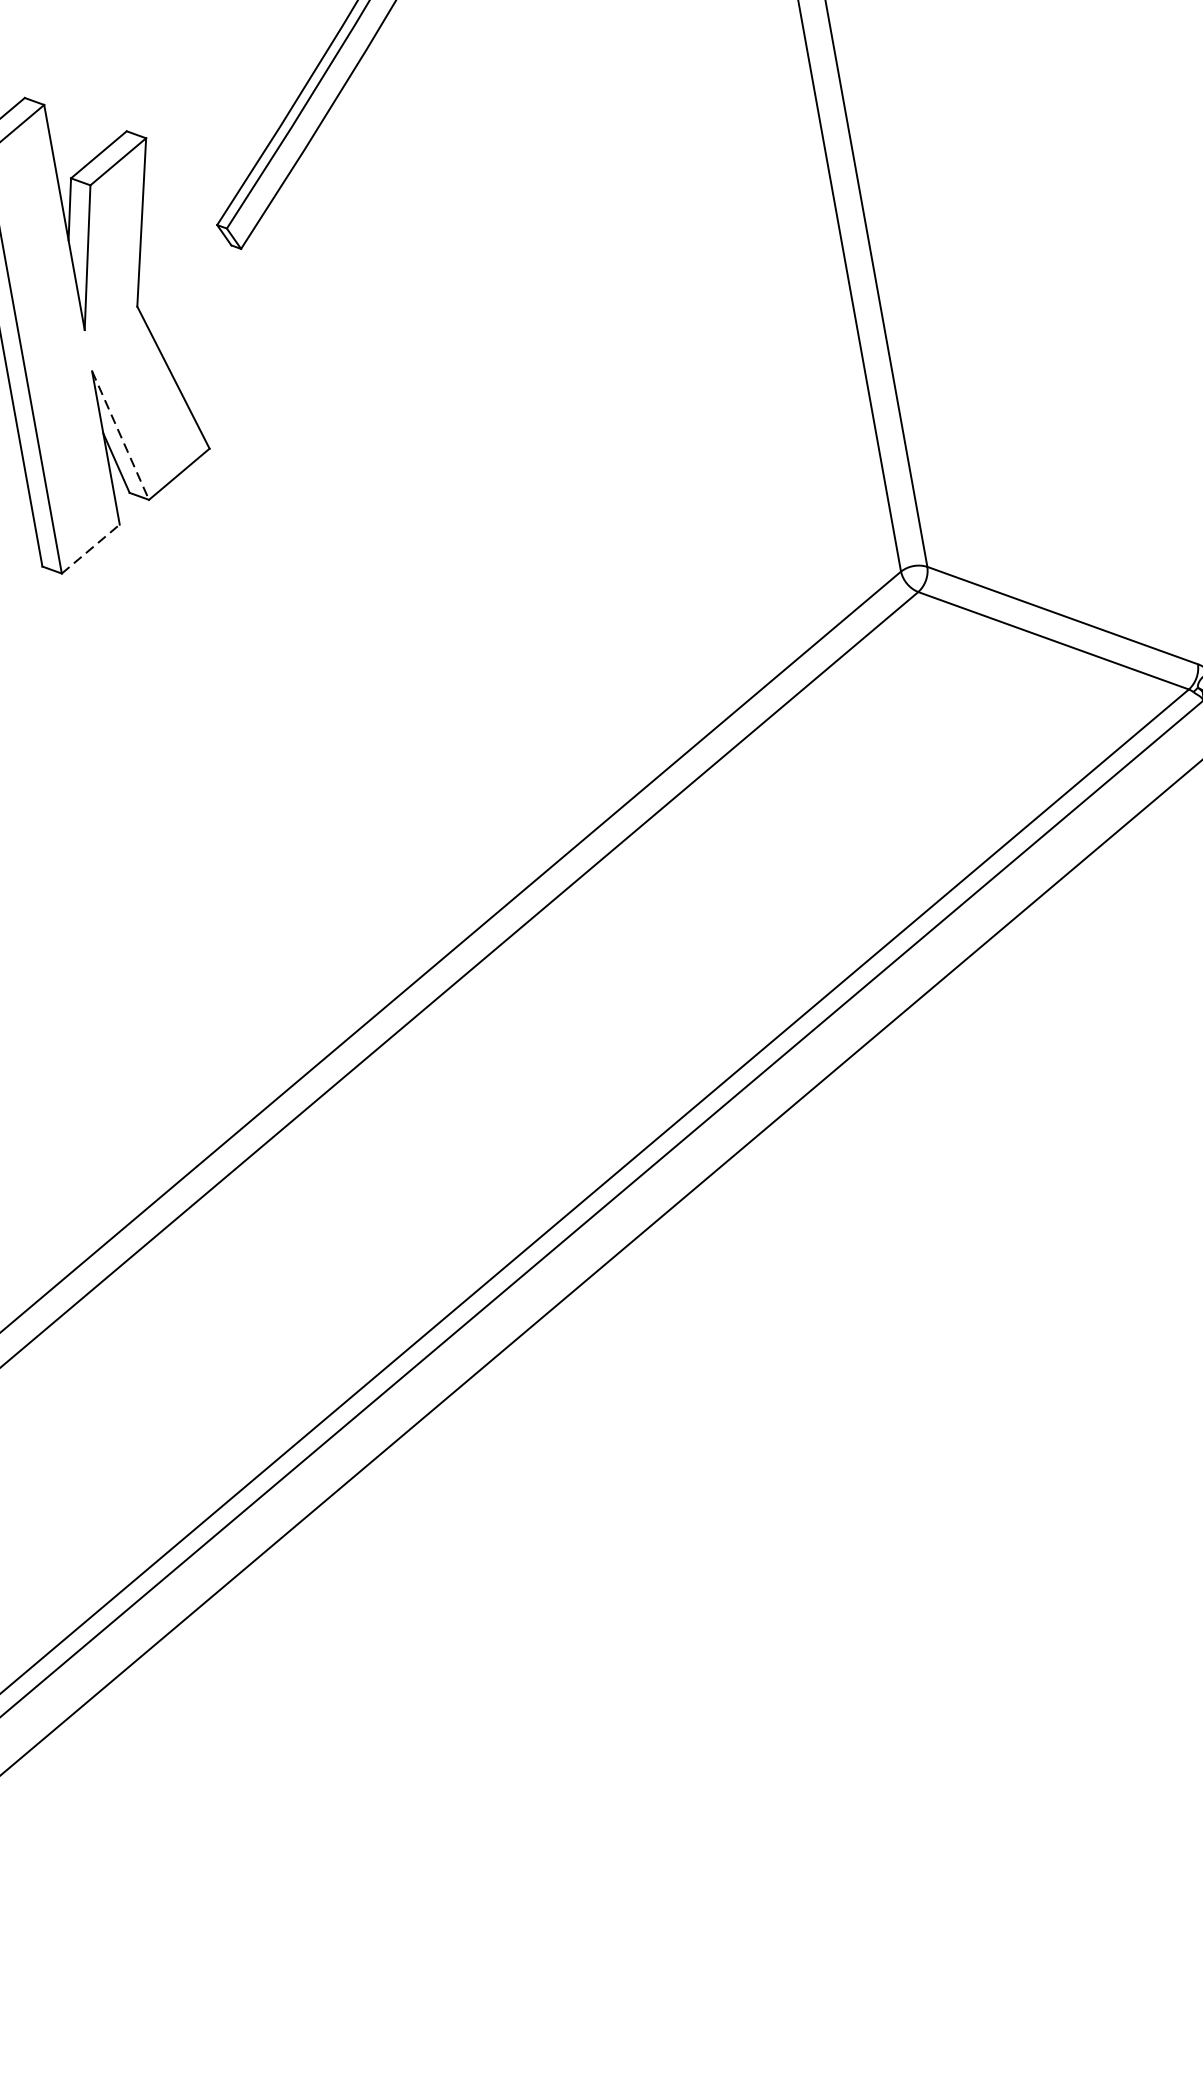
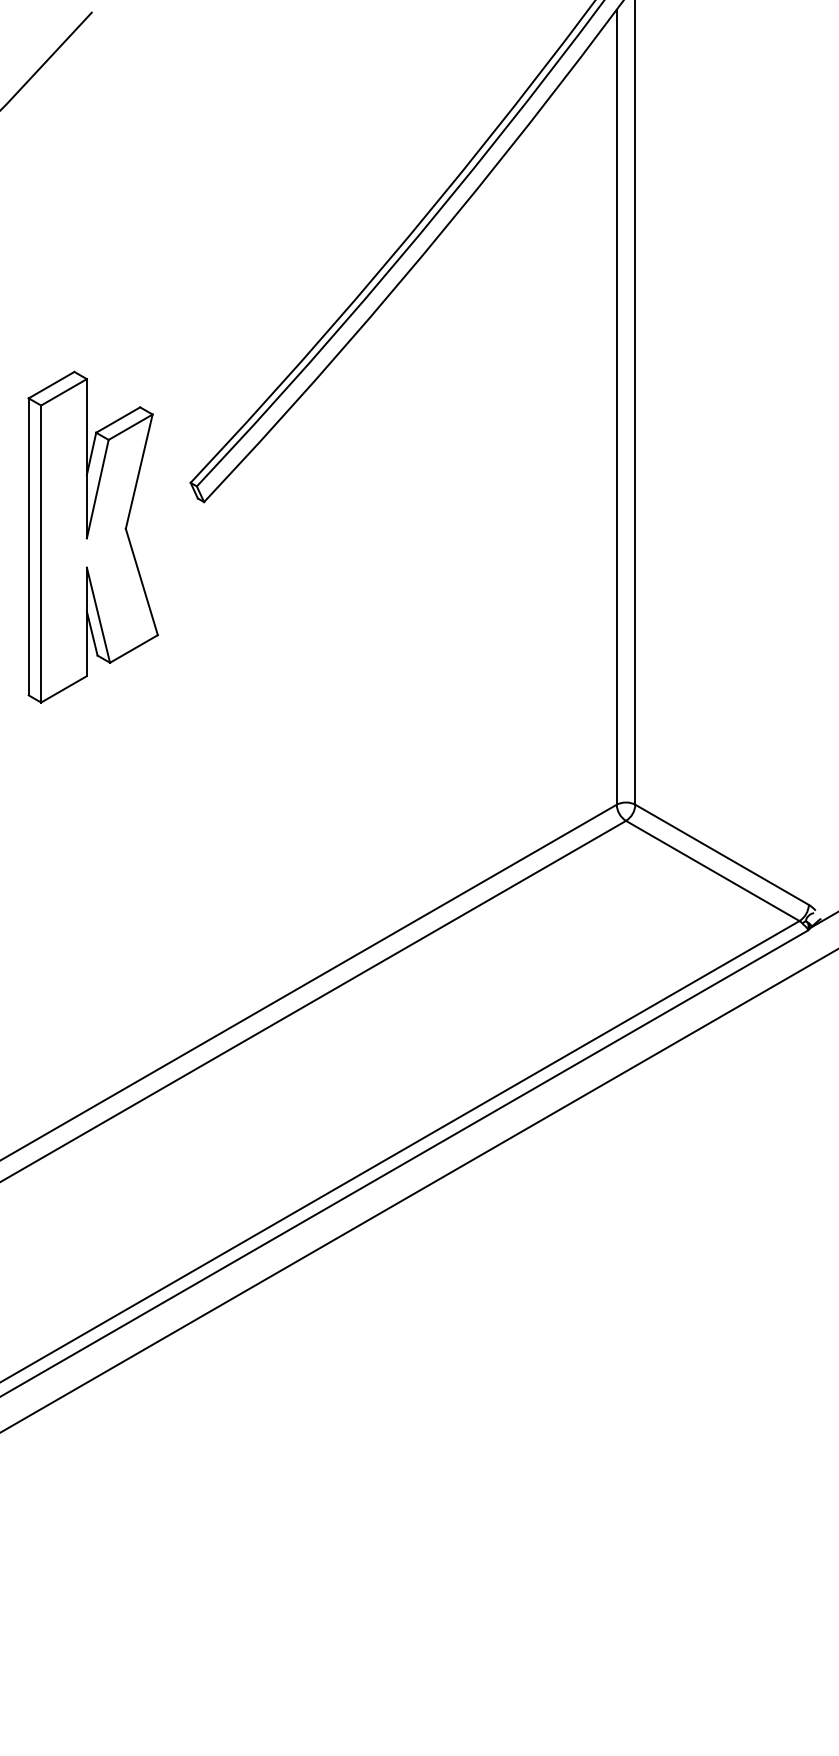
line: (120, 435) -> (98, 615), dashed -> solid
line: (91, 549) -> (64, 689), dashed -> solid

